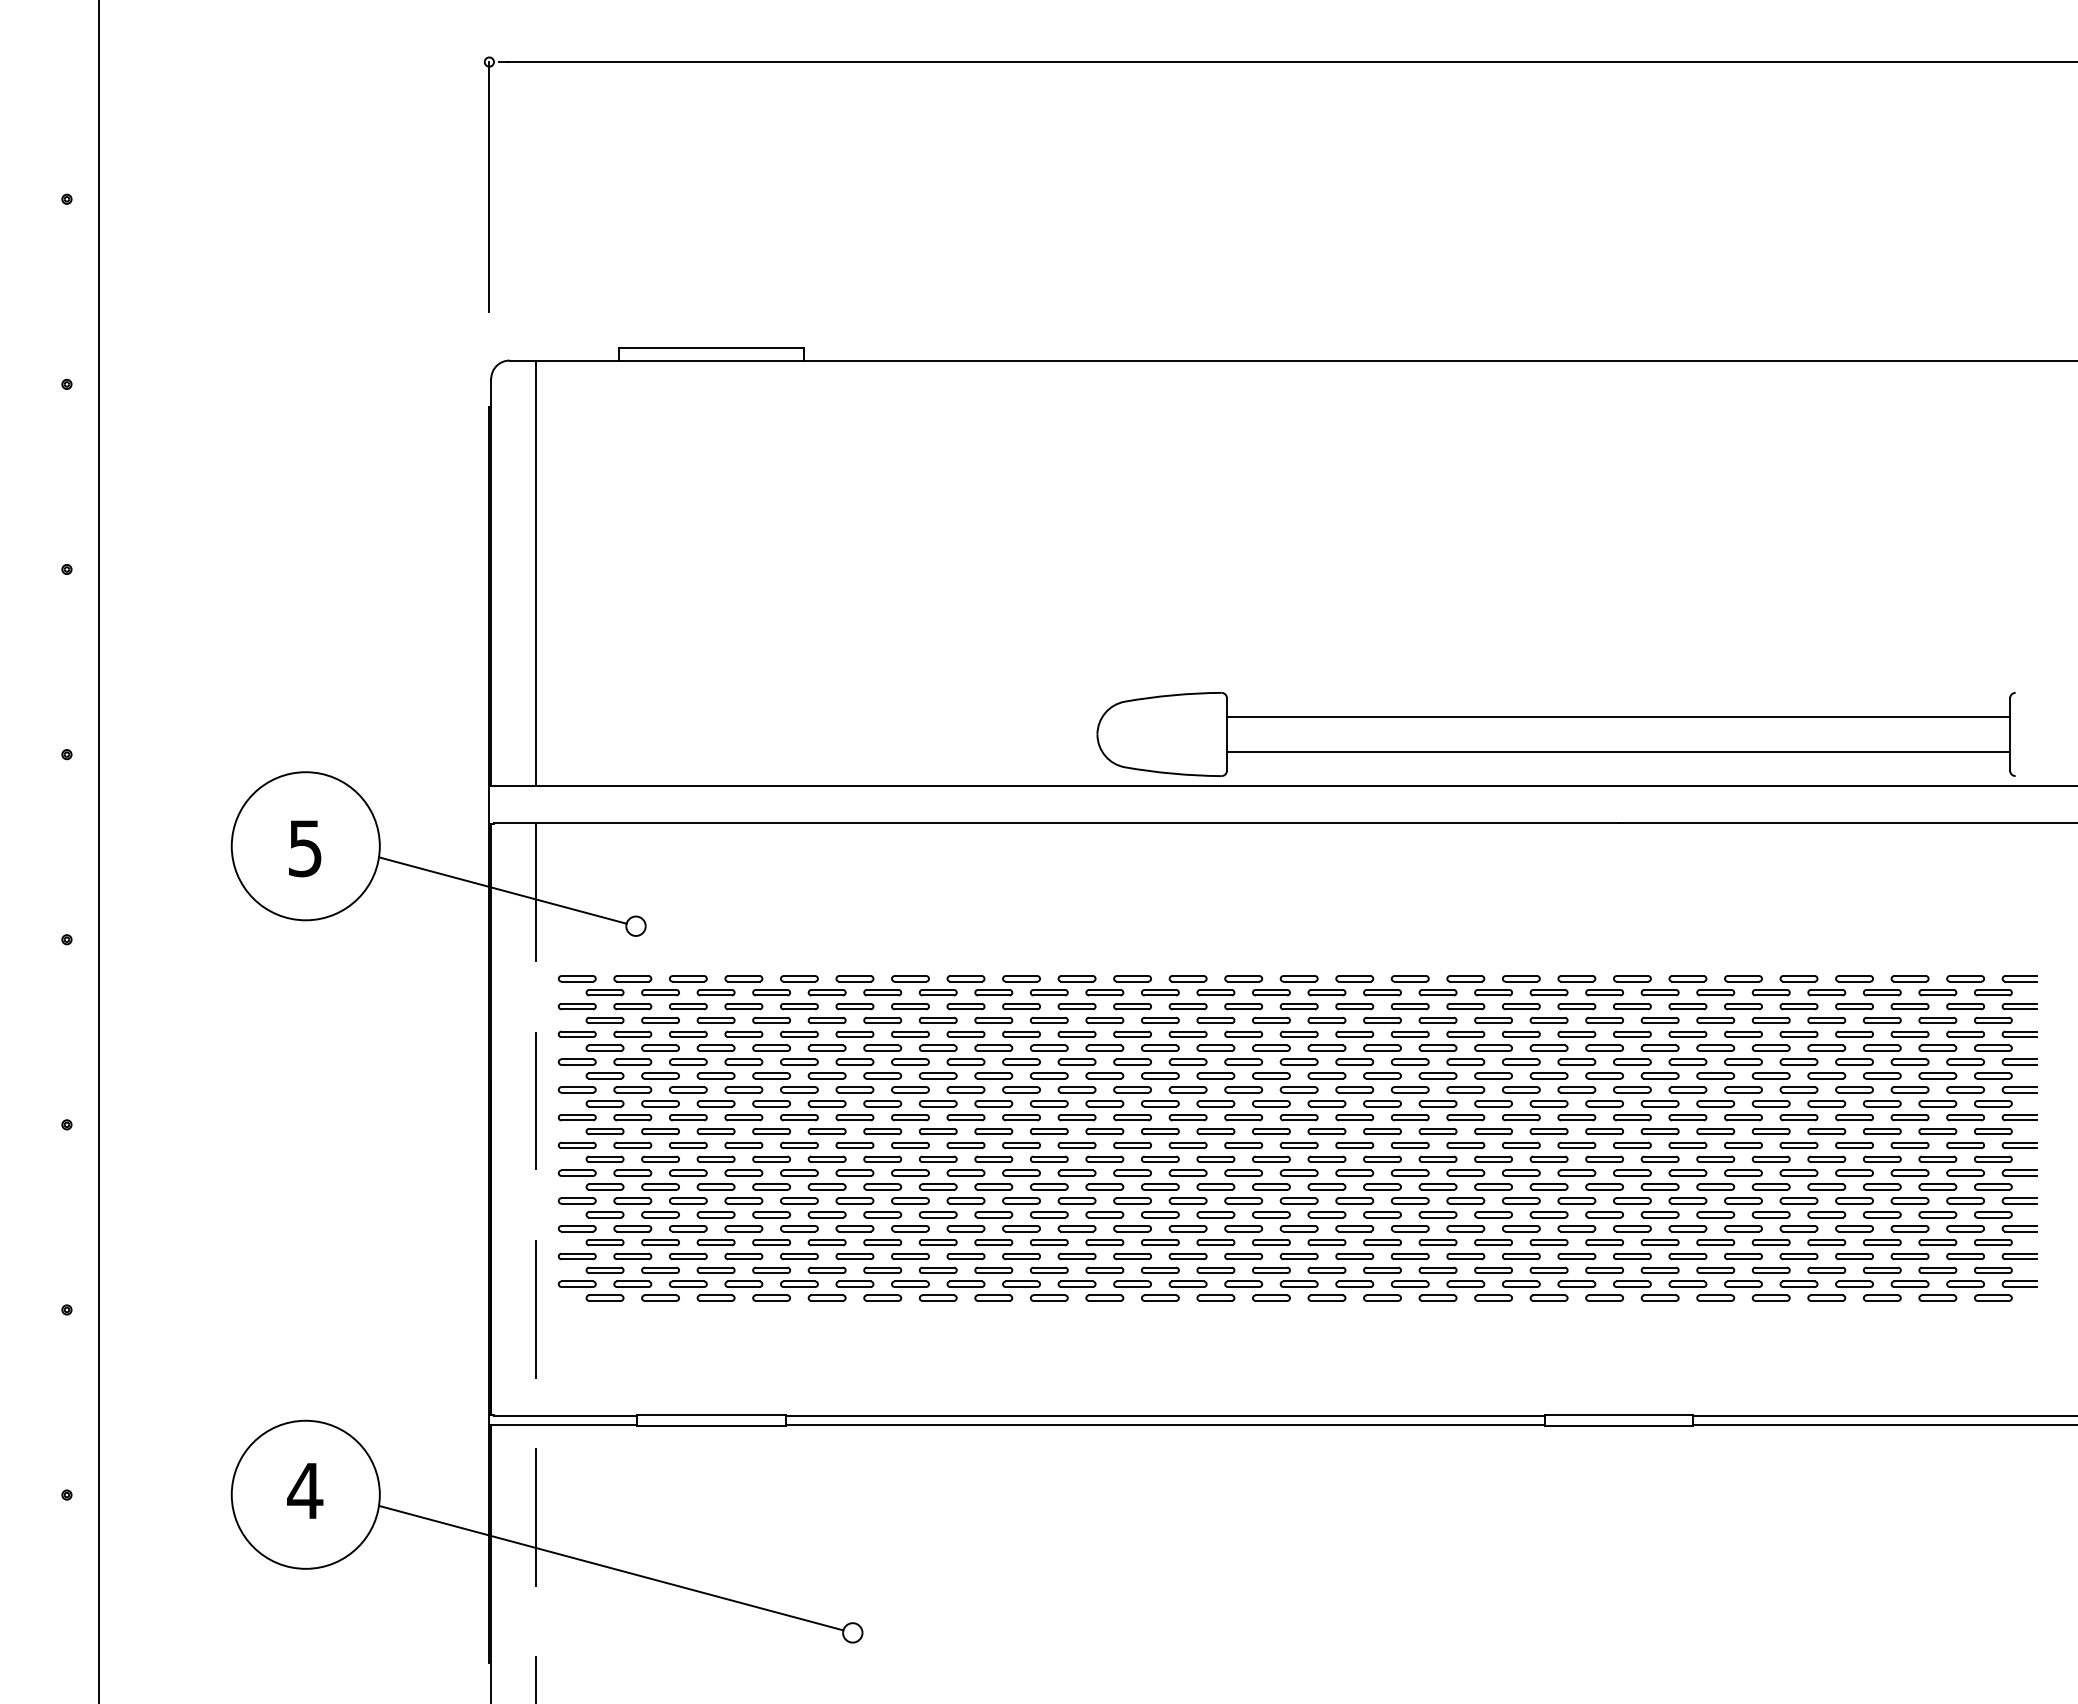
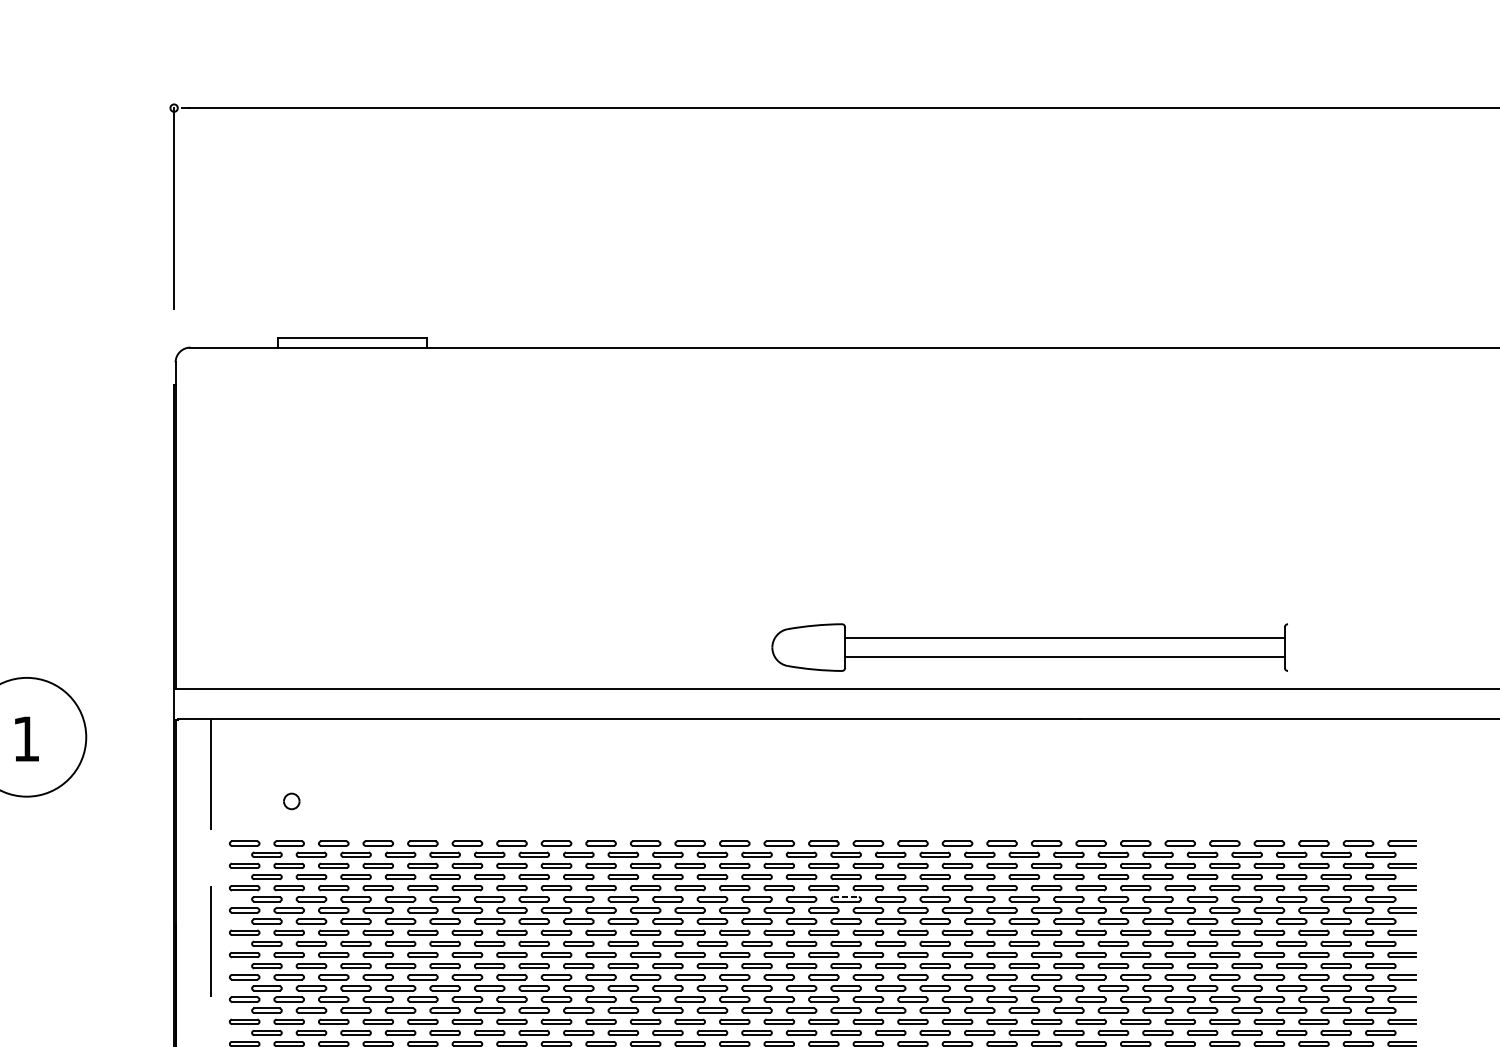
line: (535, 572) -> (211, 517), removed
part: (1555, 734) -> (1029, 647), size x0.7
text: (305, 848) -> (26, 739), 5 -> 1
line: (502, 890) -> (184, 772), removed
line: (1326, 1045) -> (845, 897), solid -> dashed

